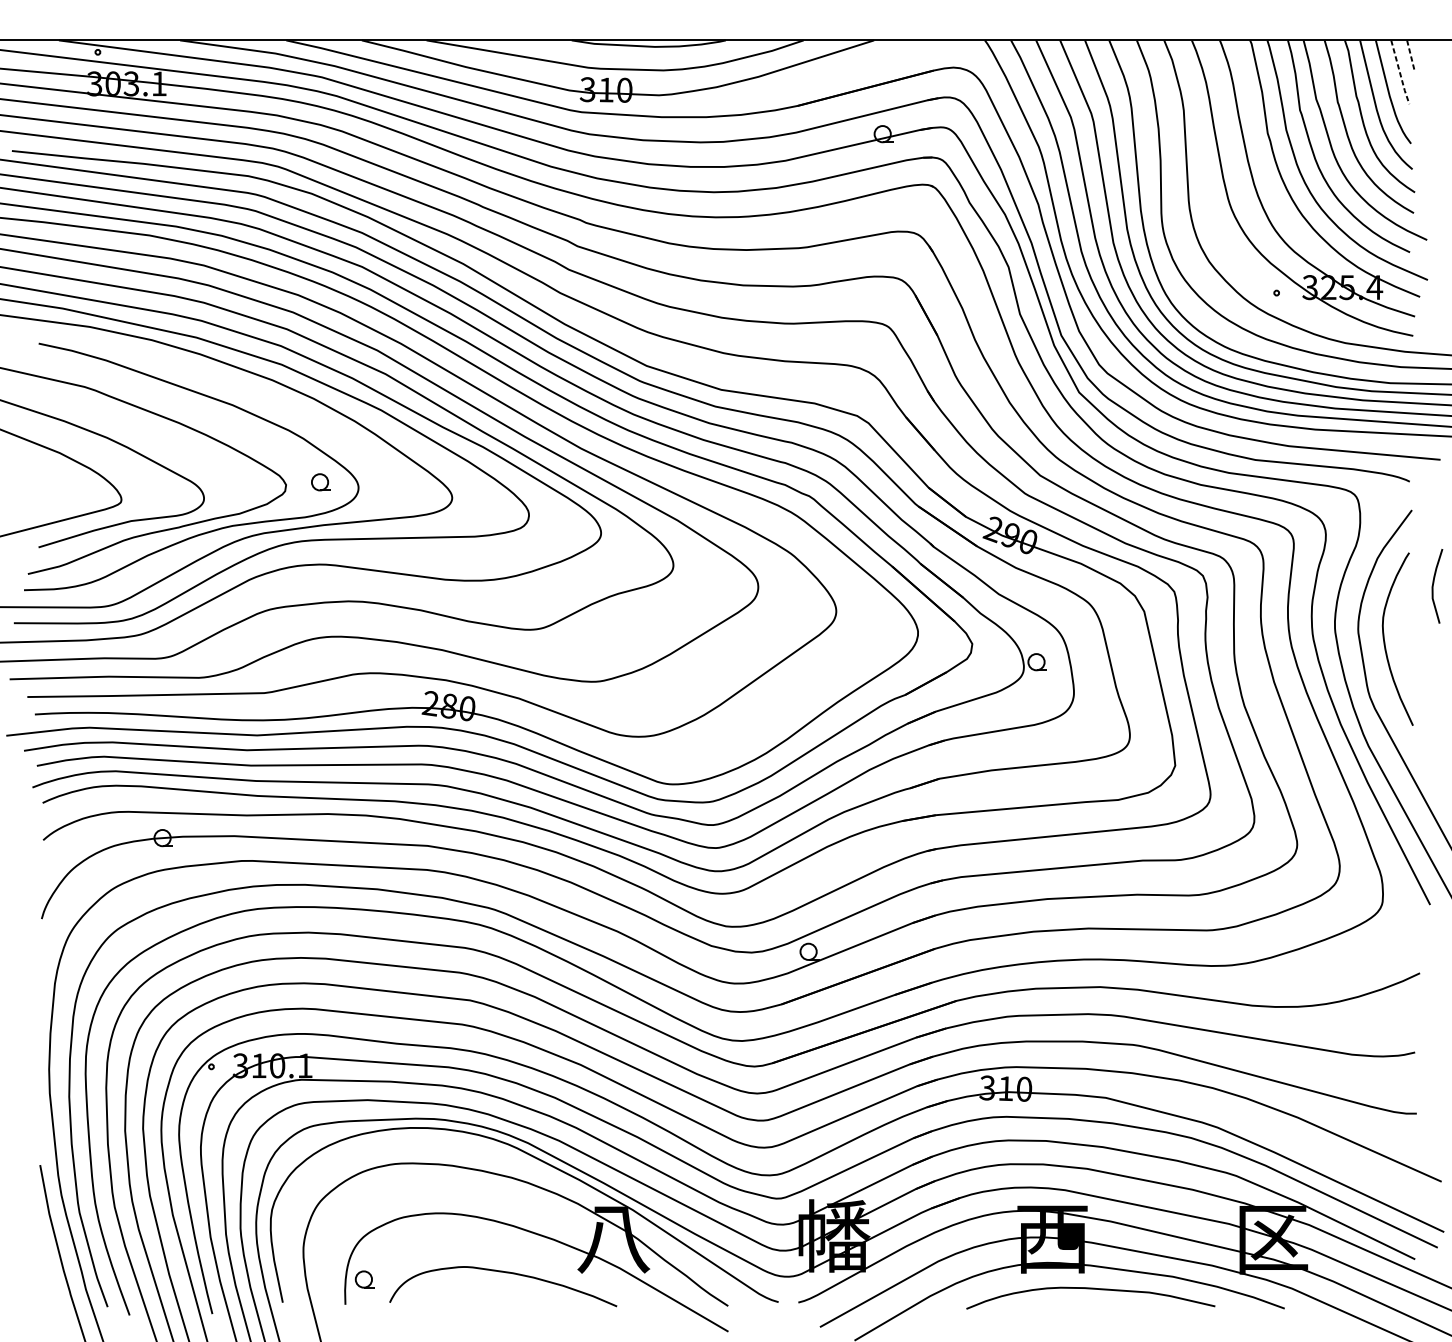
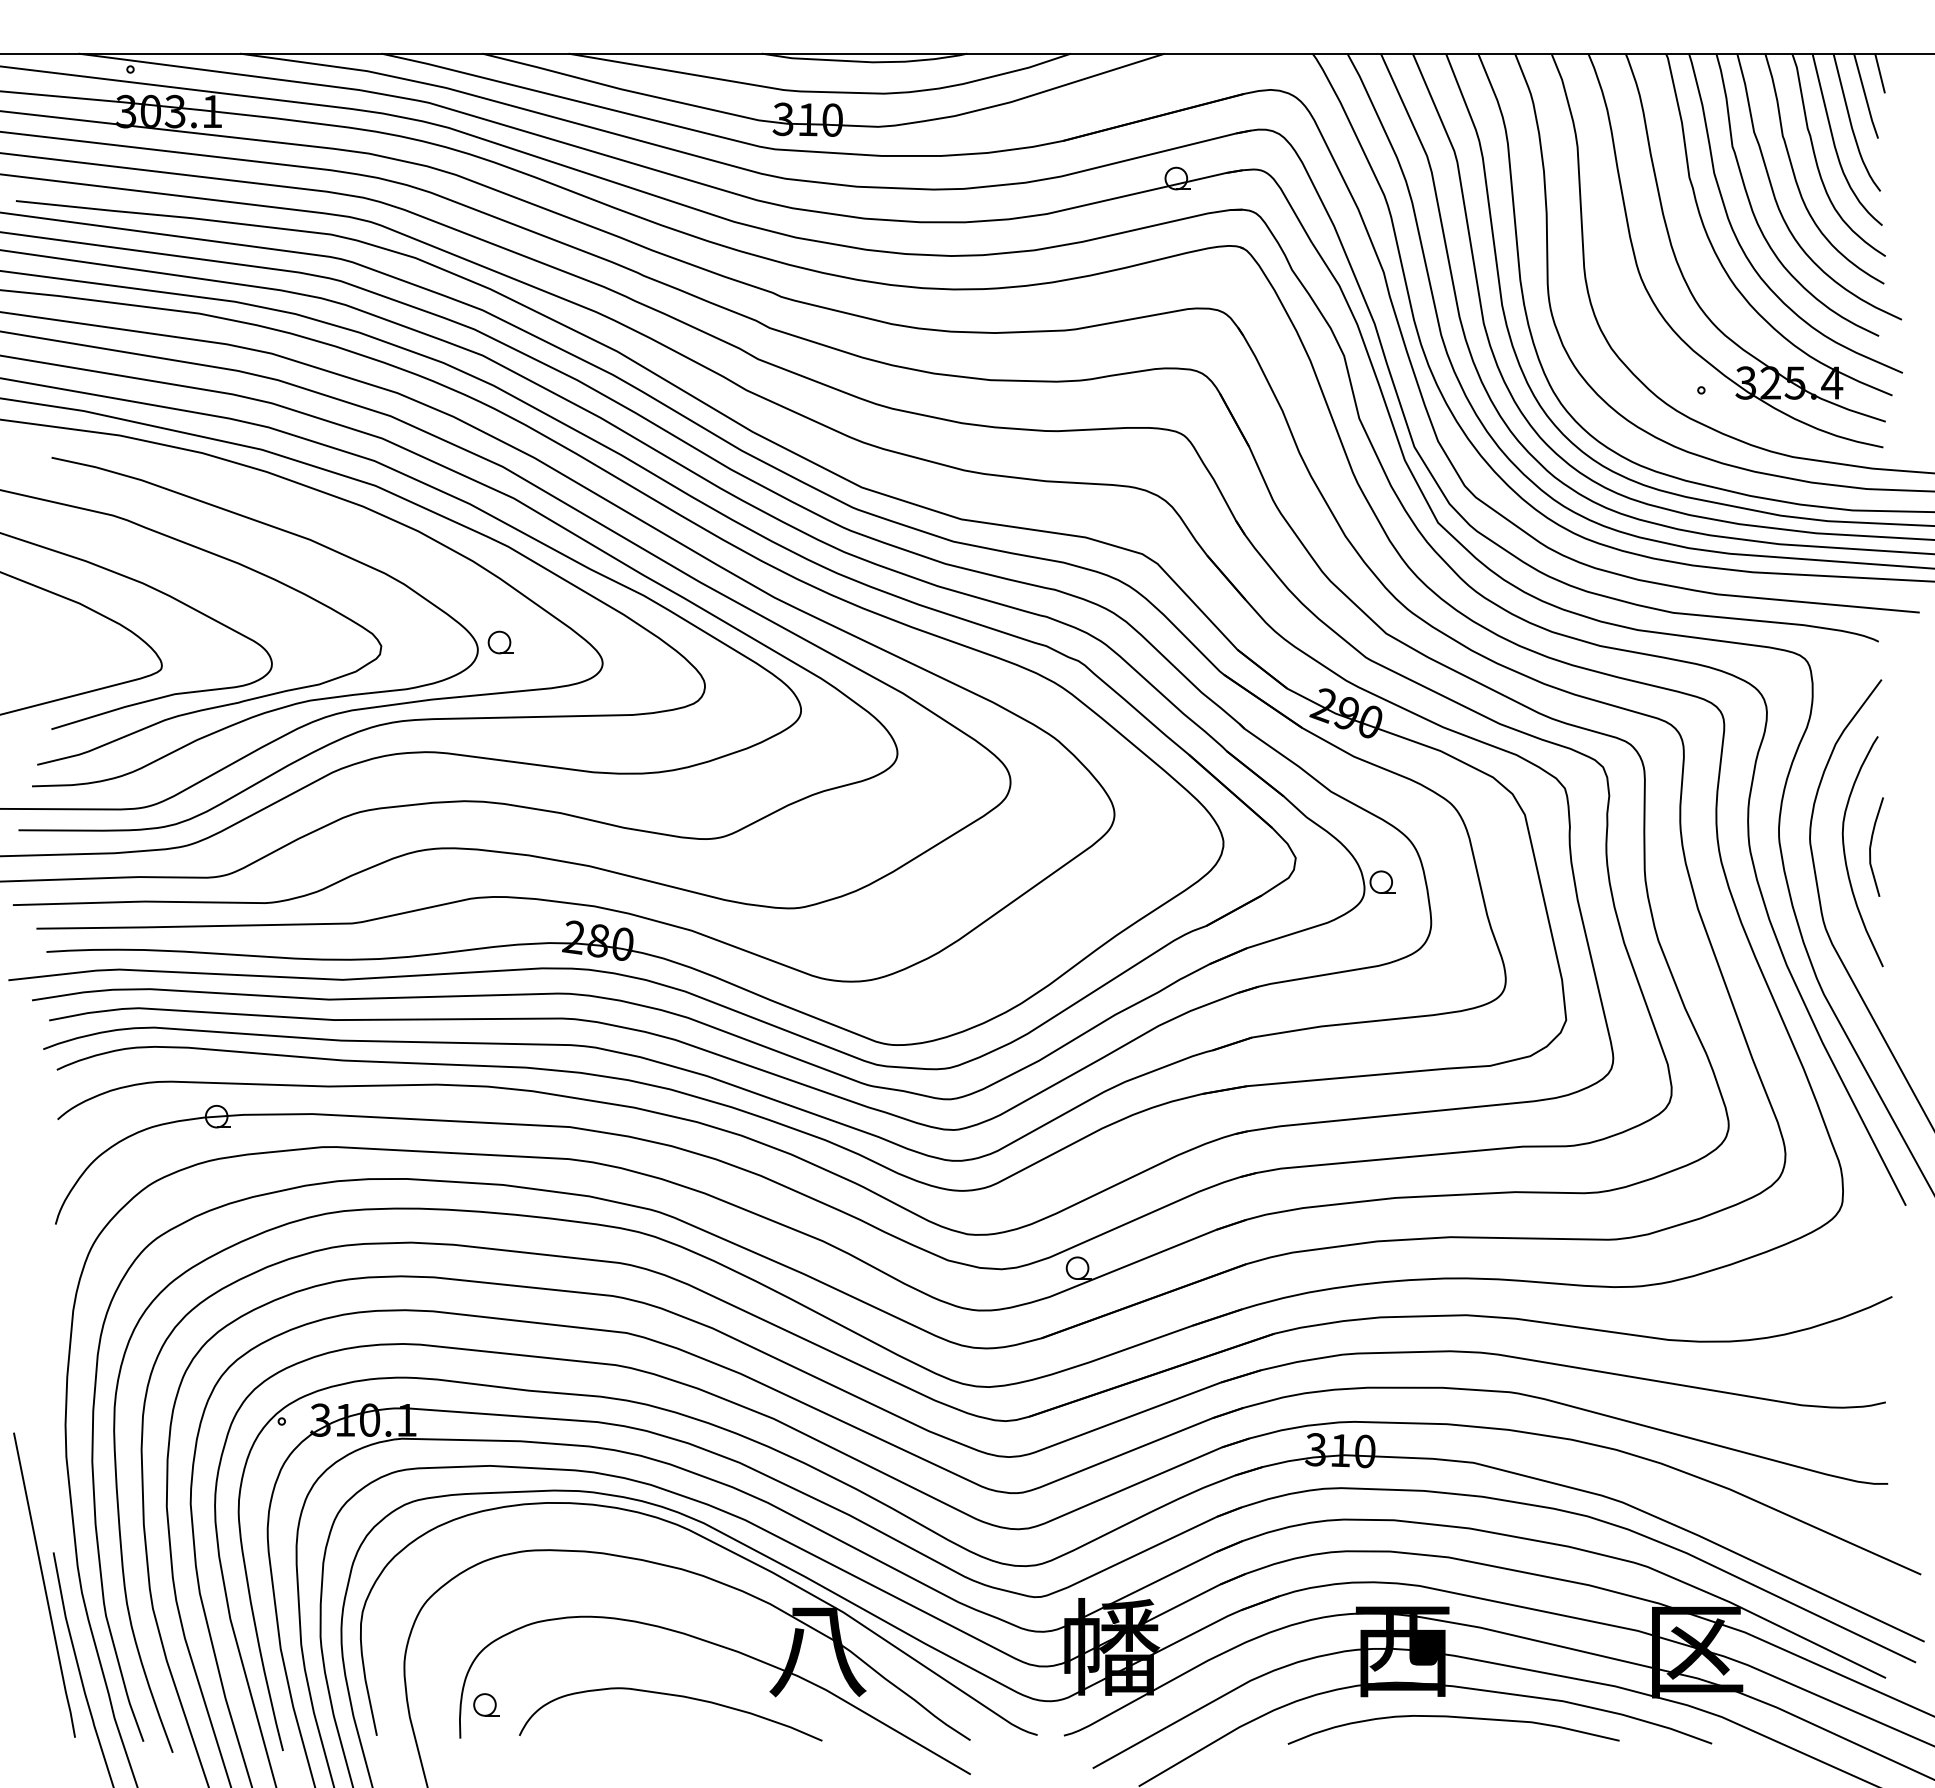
line: (1411, 56) -> (1880, 74), dashed -> solid
line: (1399, 72) -> (1865, 96), dashed -> solid
part: (320, 482) -> (500, 642), moved
curve: (1433, 585) -> (1871, 846), moved
line: (33, 1189) -> (44, 1584), added

